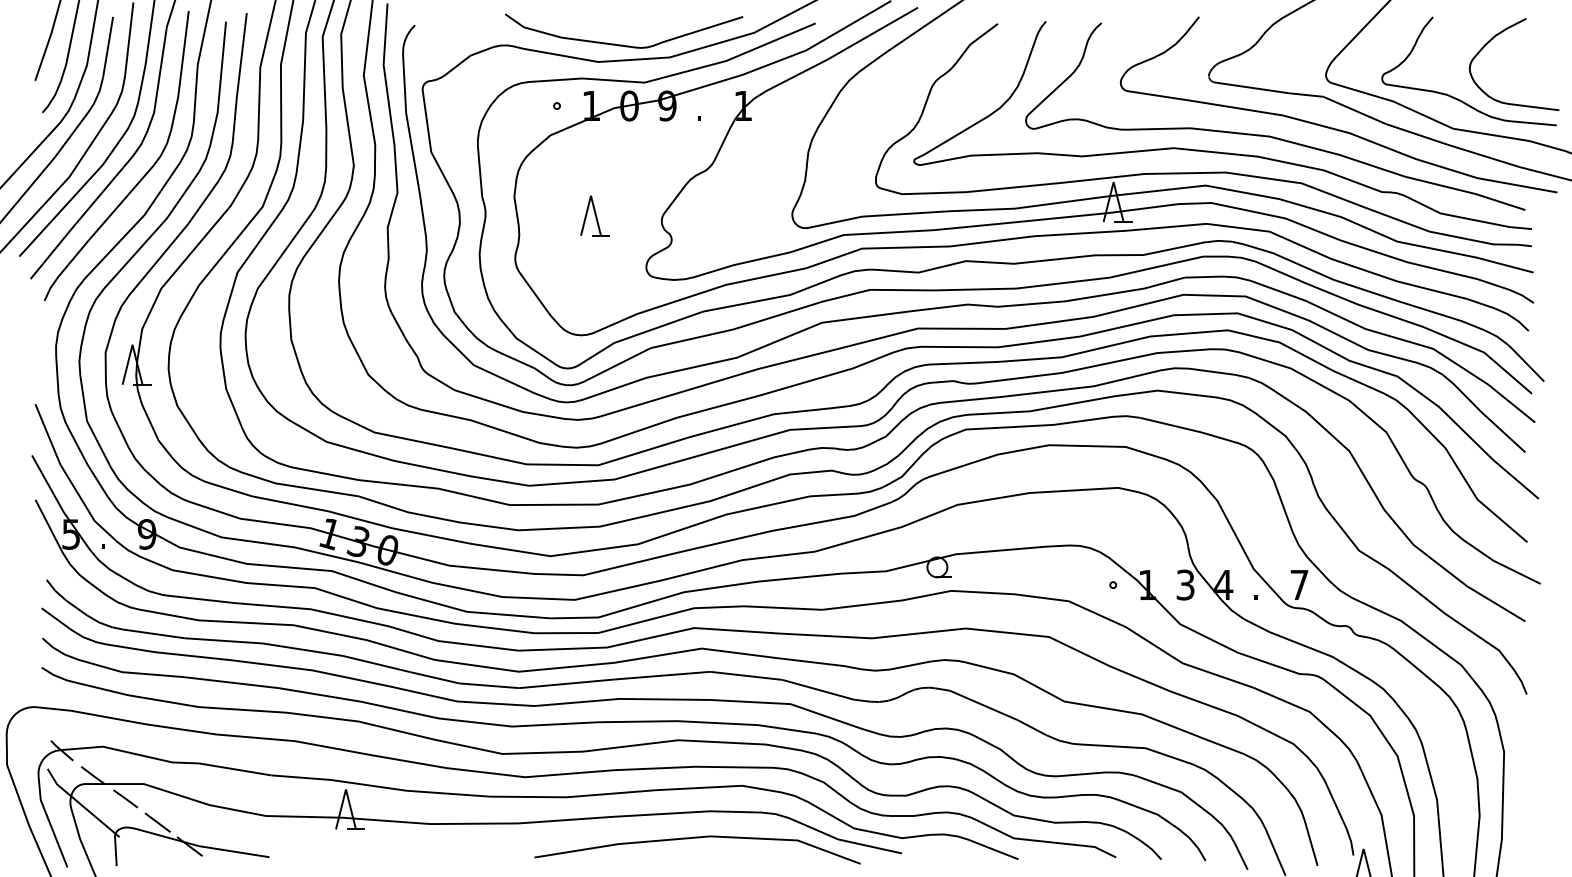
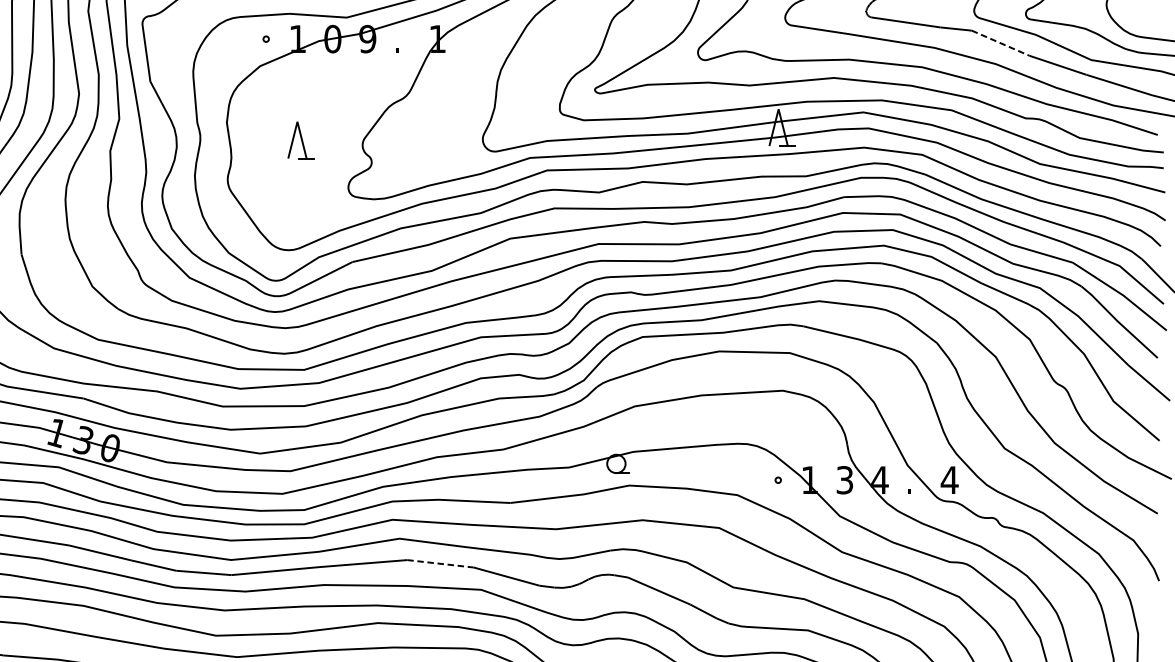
line: (1355, 110) -> (1001, 43), solid -> dashed
text: (1299, 584) -> (949, 479), 7 -> 4
line: (746, 675) -> (440, 563), solid -> dashed

